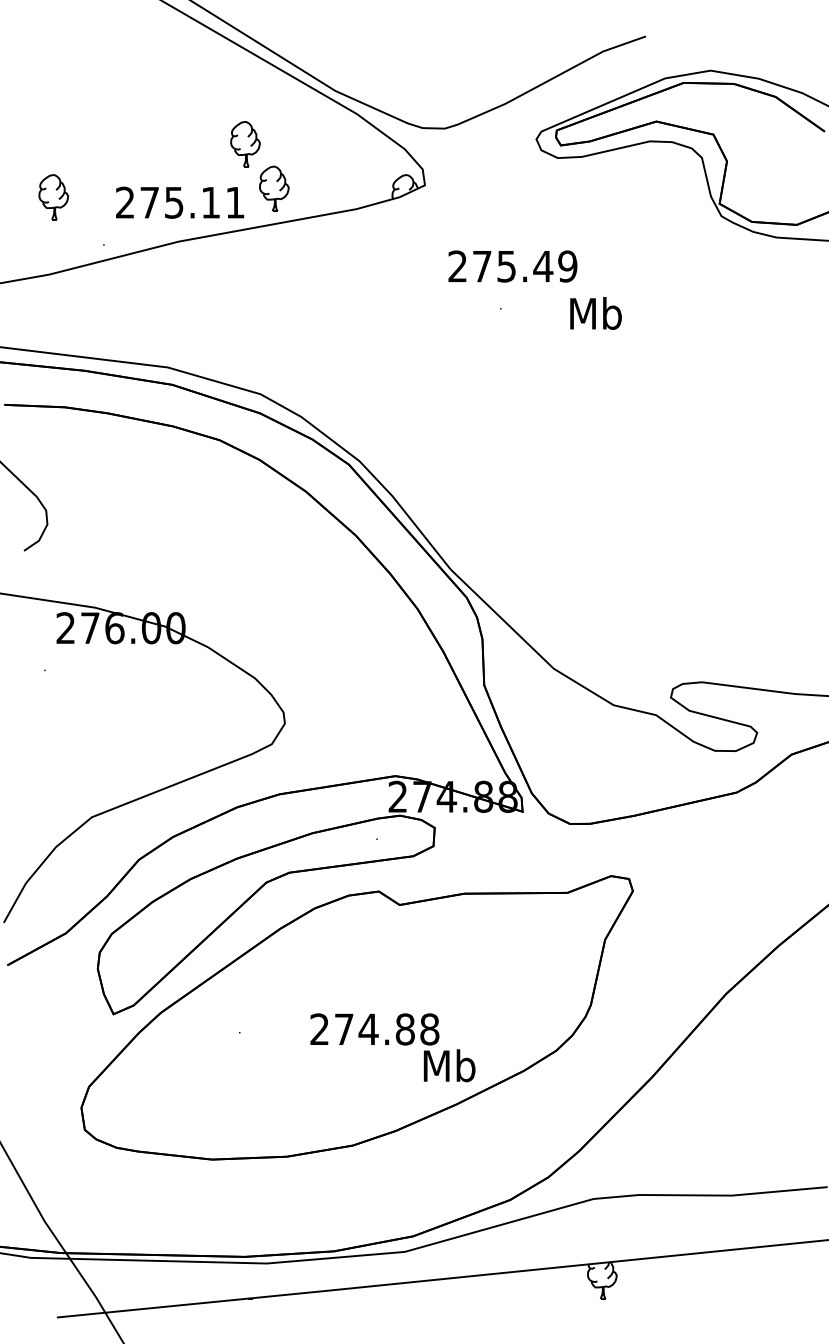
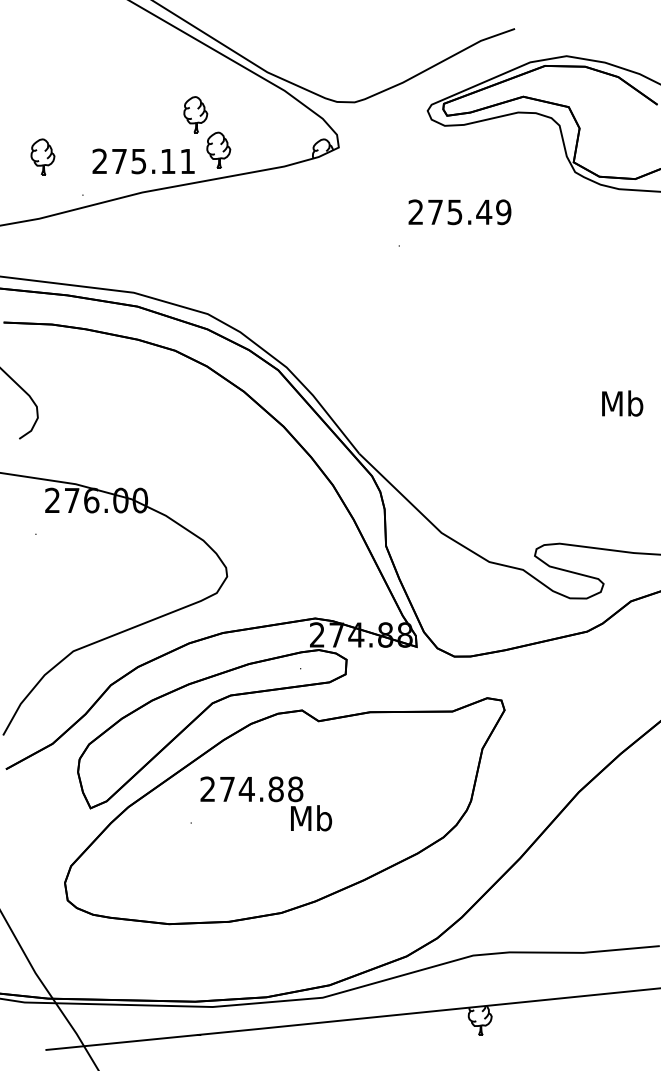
text: (512, 266) -> (459, 212), moved
text: (595, 313) -> (622, 403), moved
text: (392, 1047) -> (265, 803), moved

